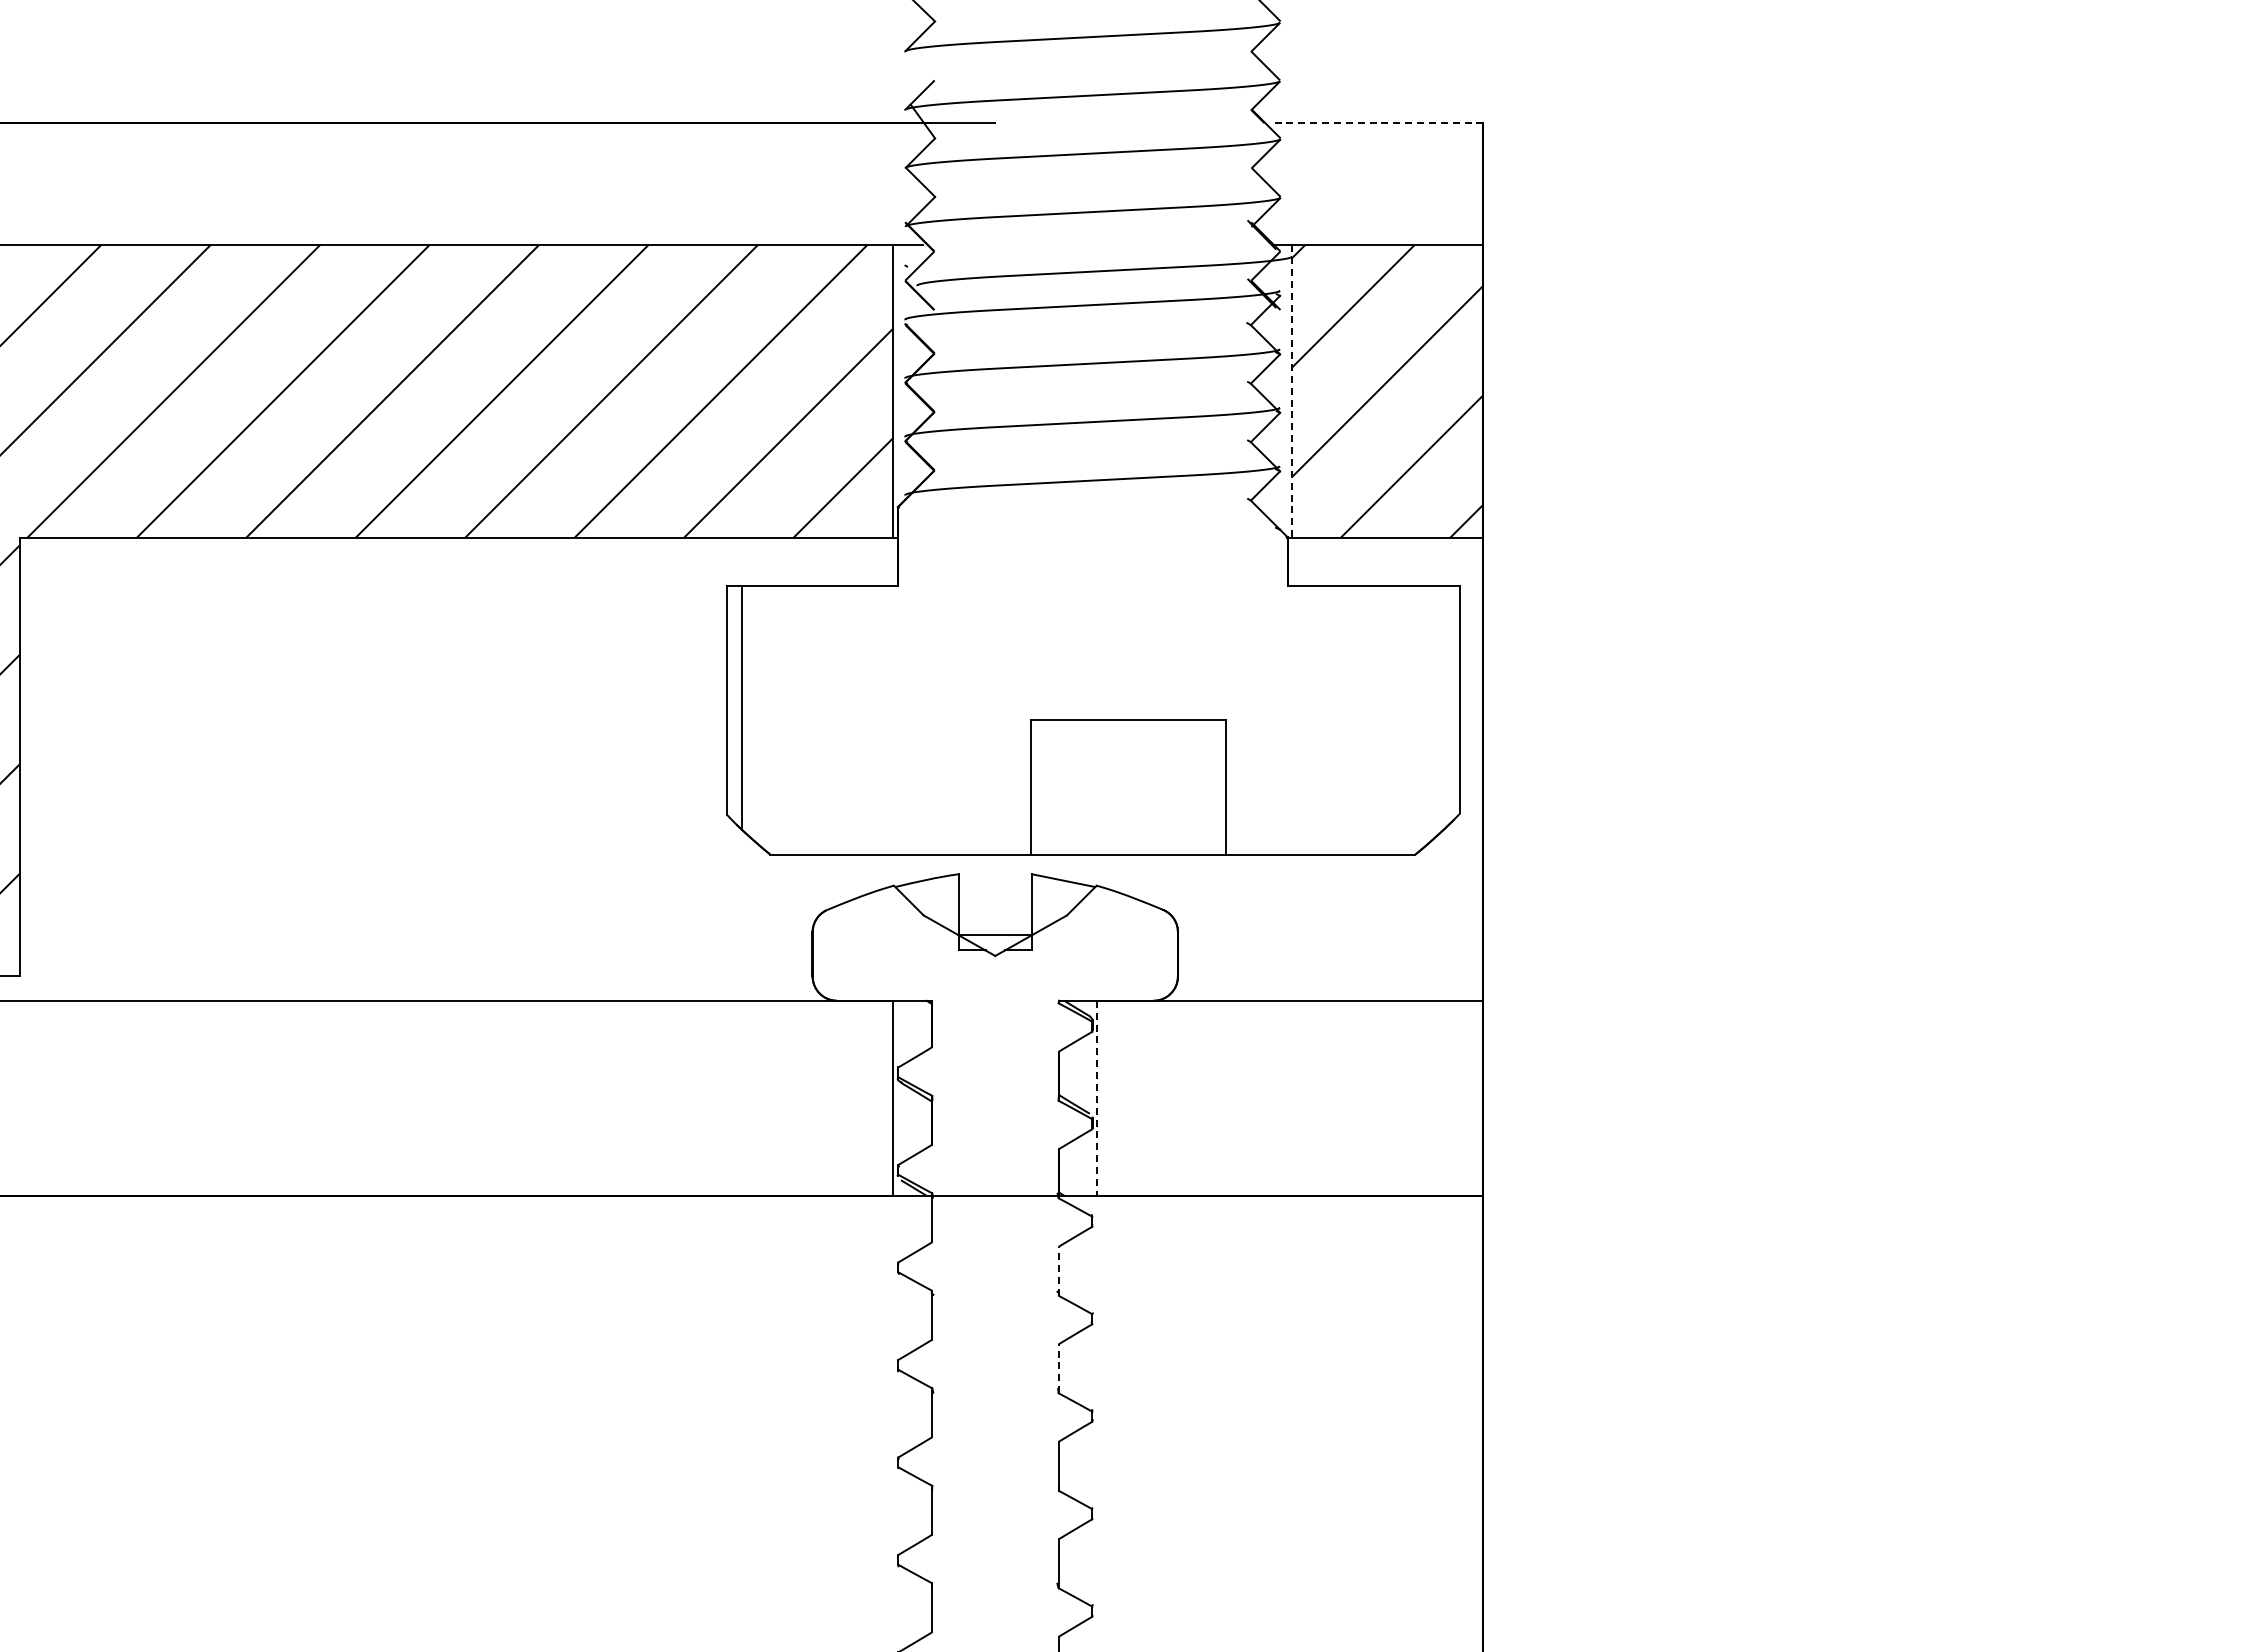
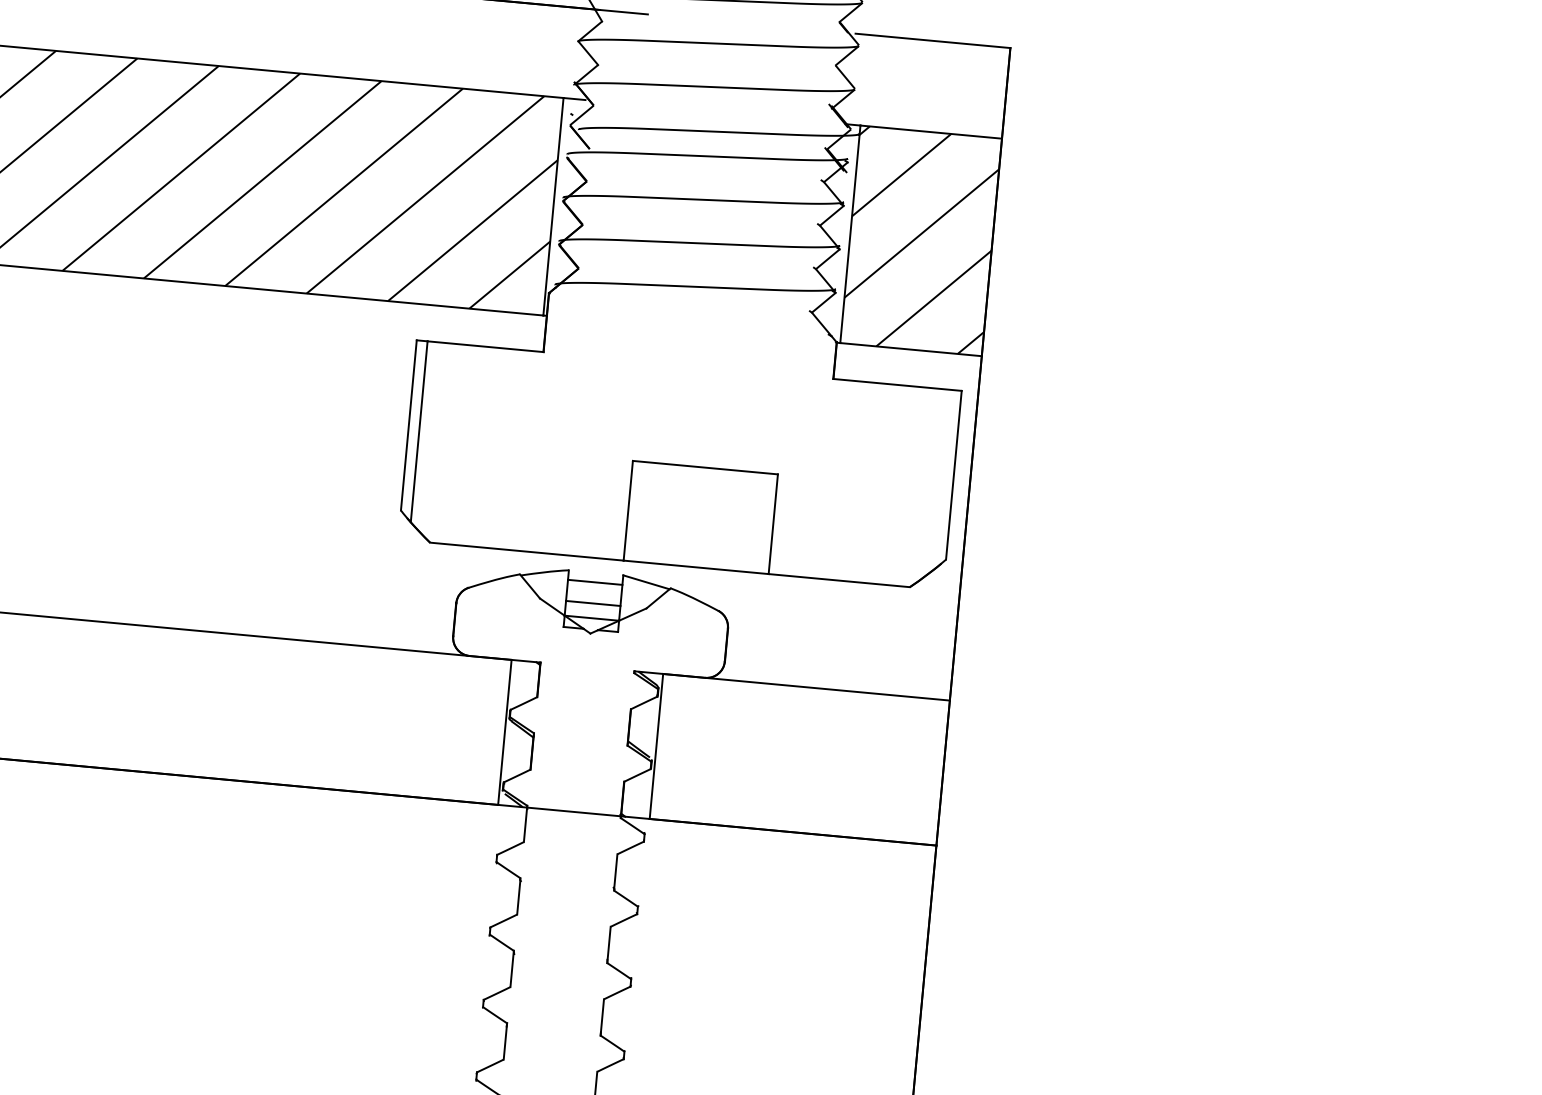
line: (1379, 123) -> (933, 41), dashed -> solid
line: (1292, 391) -> (850, 234), dashed -> solid
line: (994, 887) -> (594, 582), added
line: (994, 915) -> (592, 603), added
line: (1097, 1098) -> (656, 746), dashed -> solid
line: (1058, 1270) -> (615, 871), dashed -> solid
line: (1058, 1368) -> (609, 944), dashed -> solid

